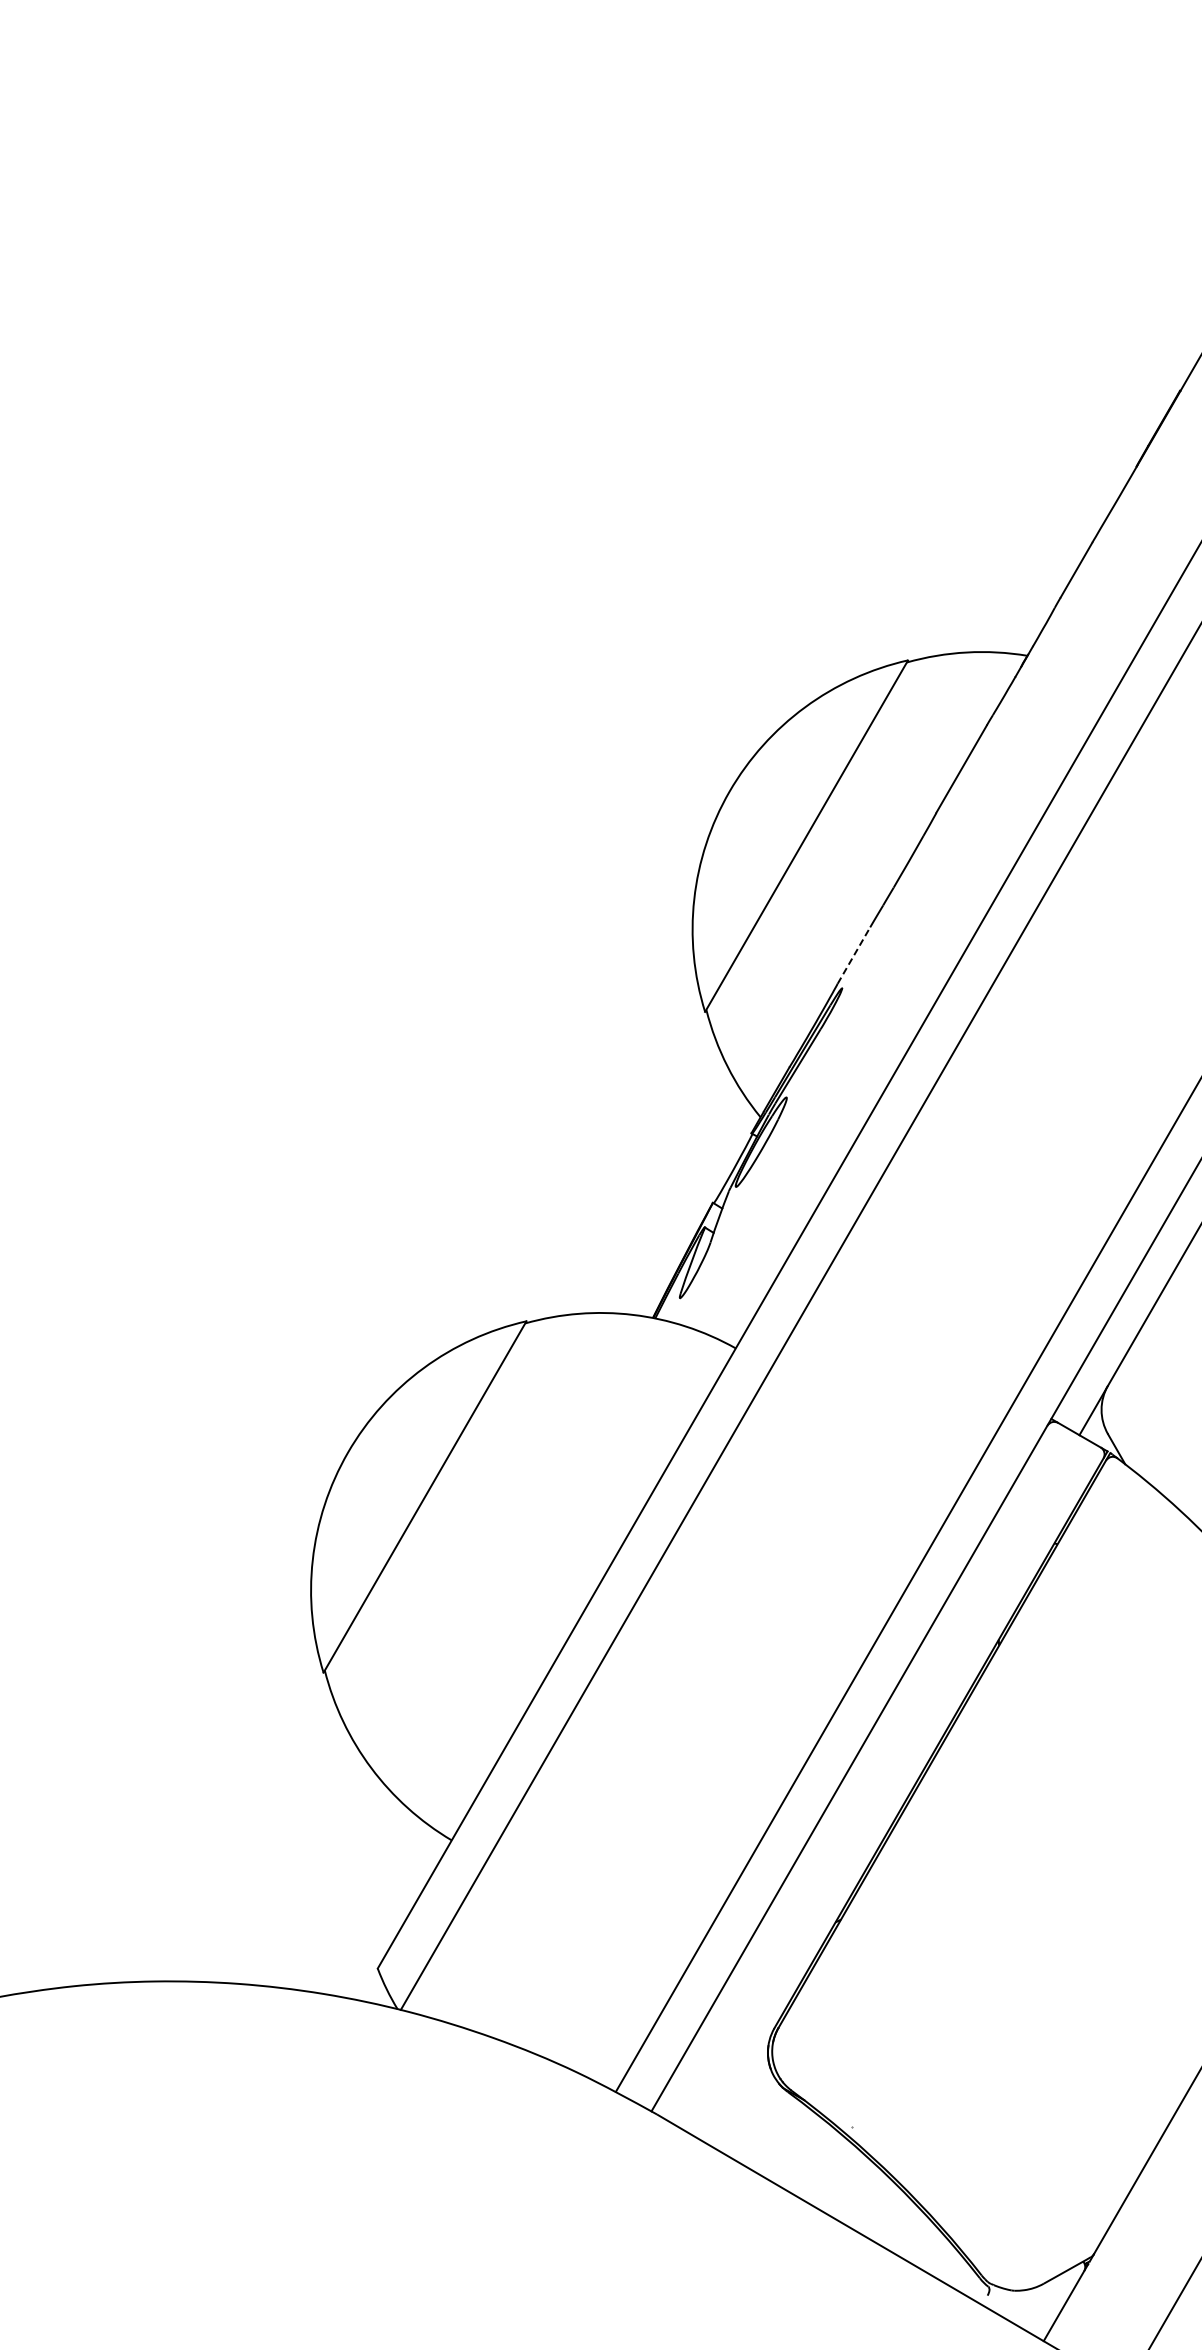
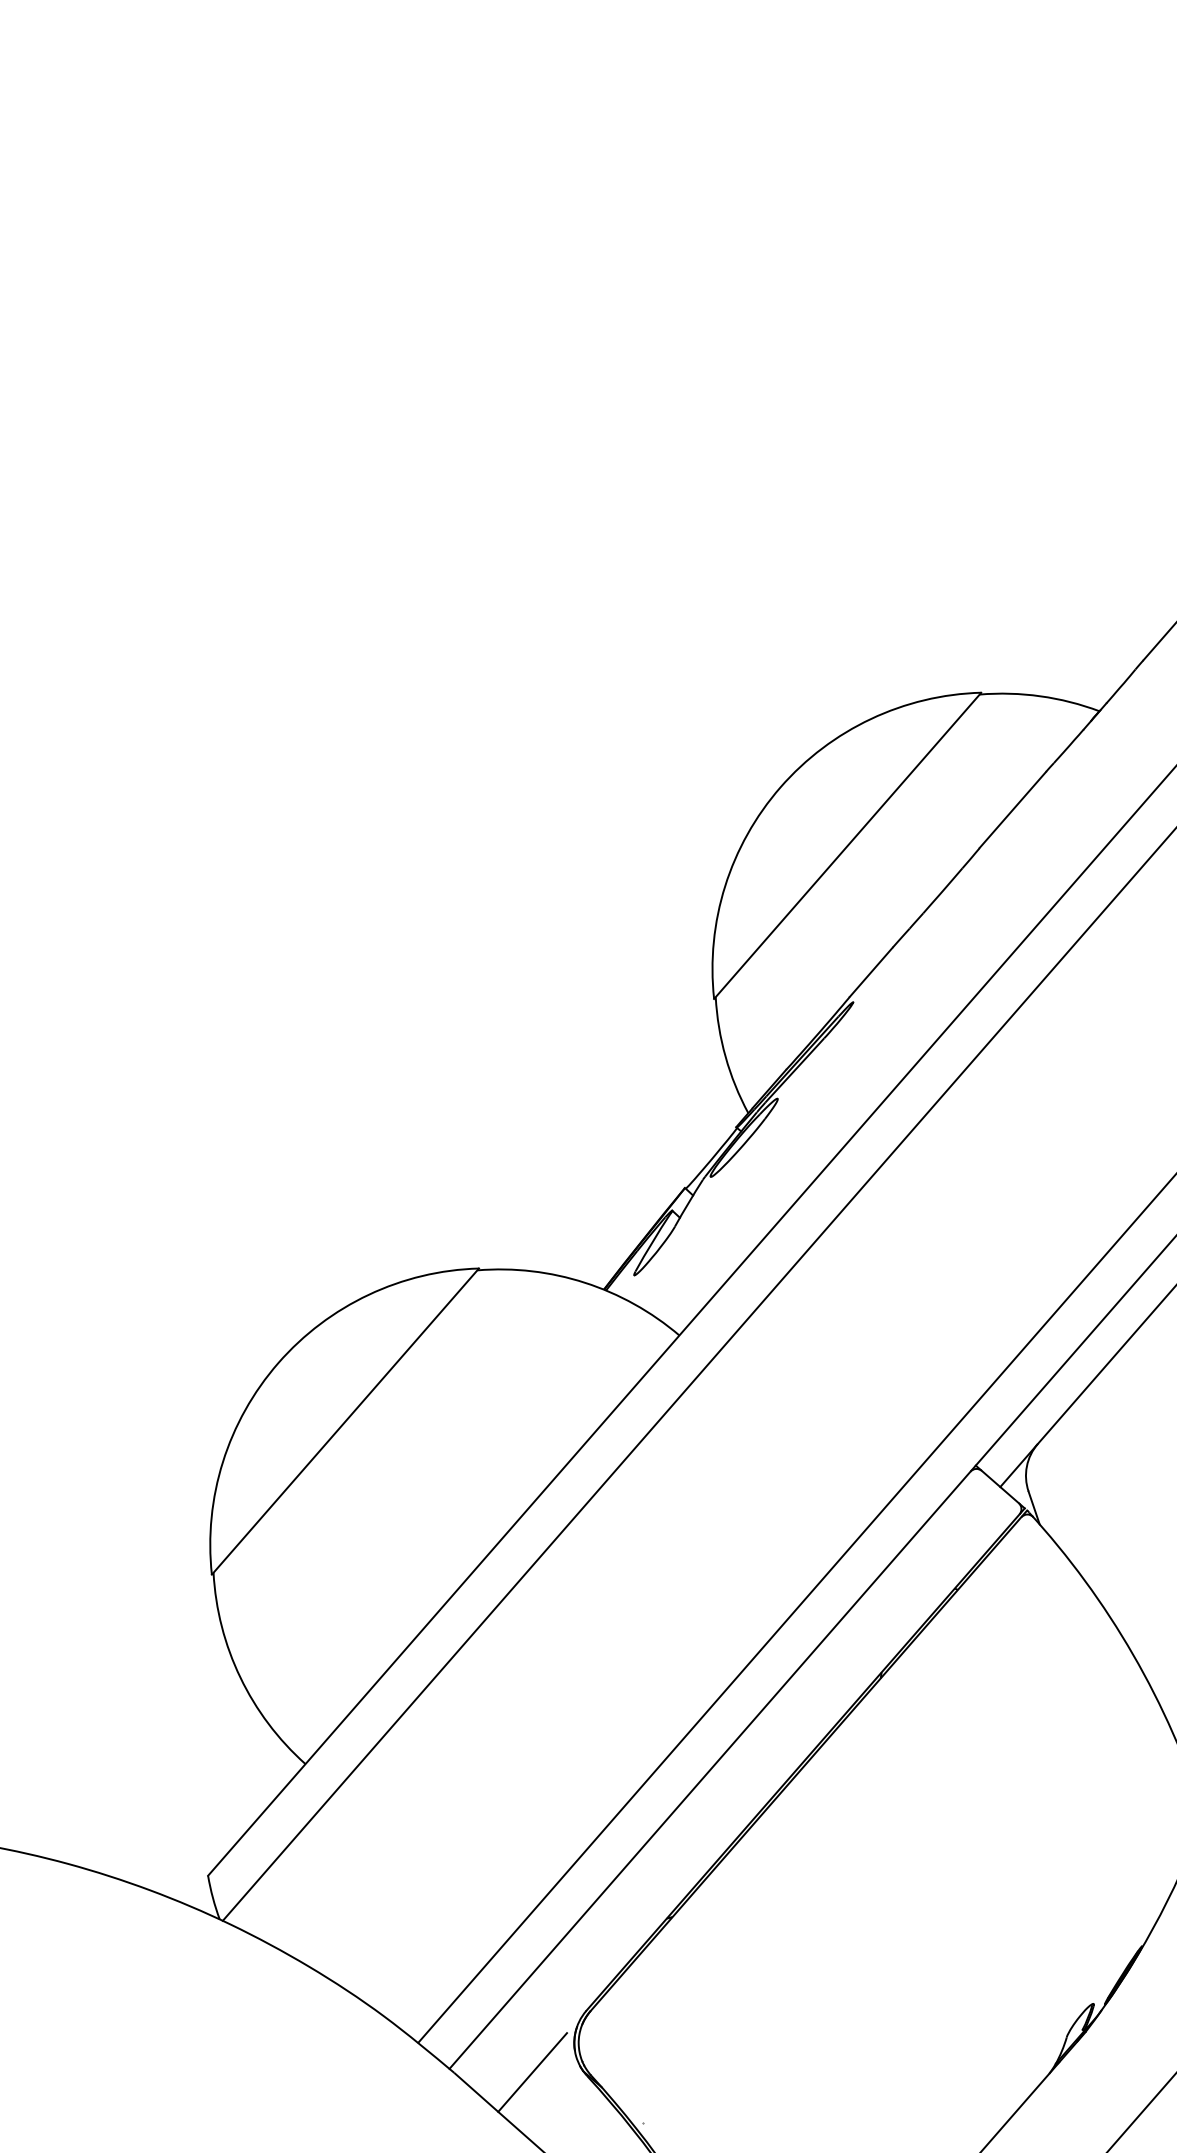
line: (853, 955) -> (870, 972), dashed -> solid
line: (733, 2098) -> (532, 2071), added

